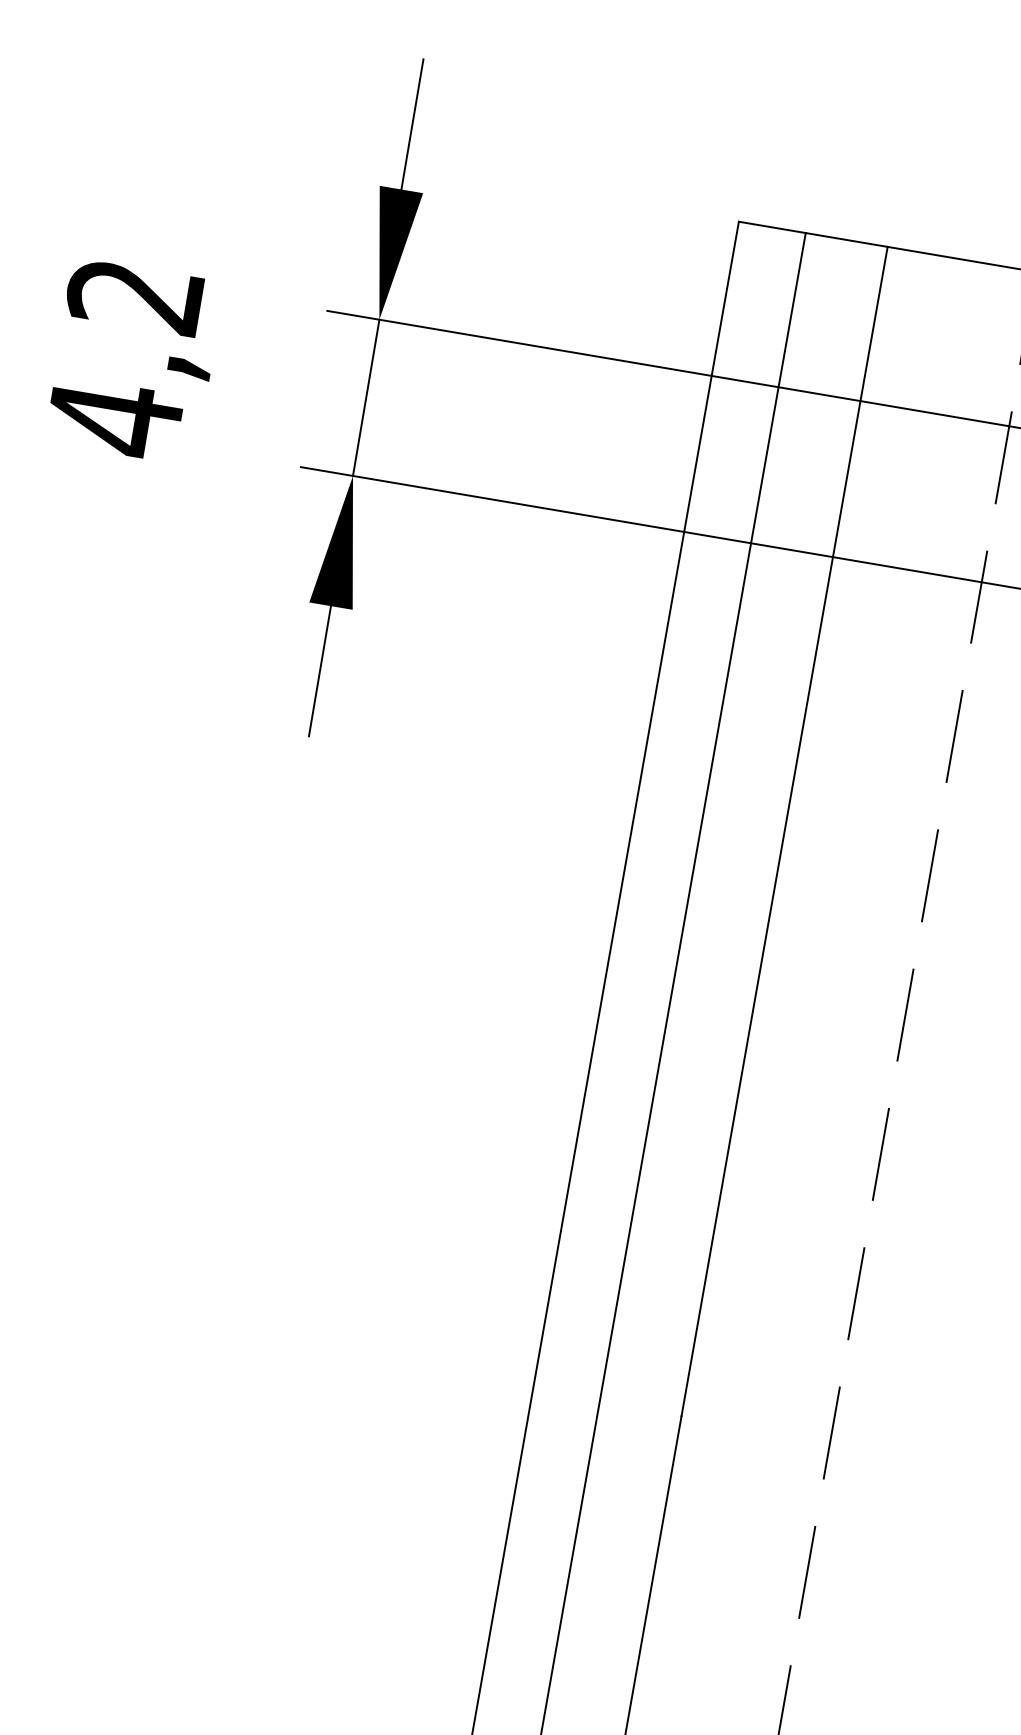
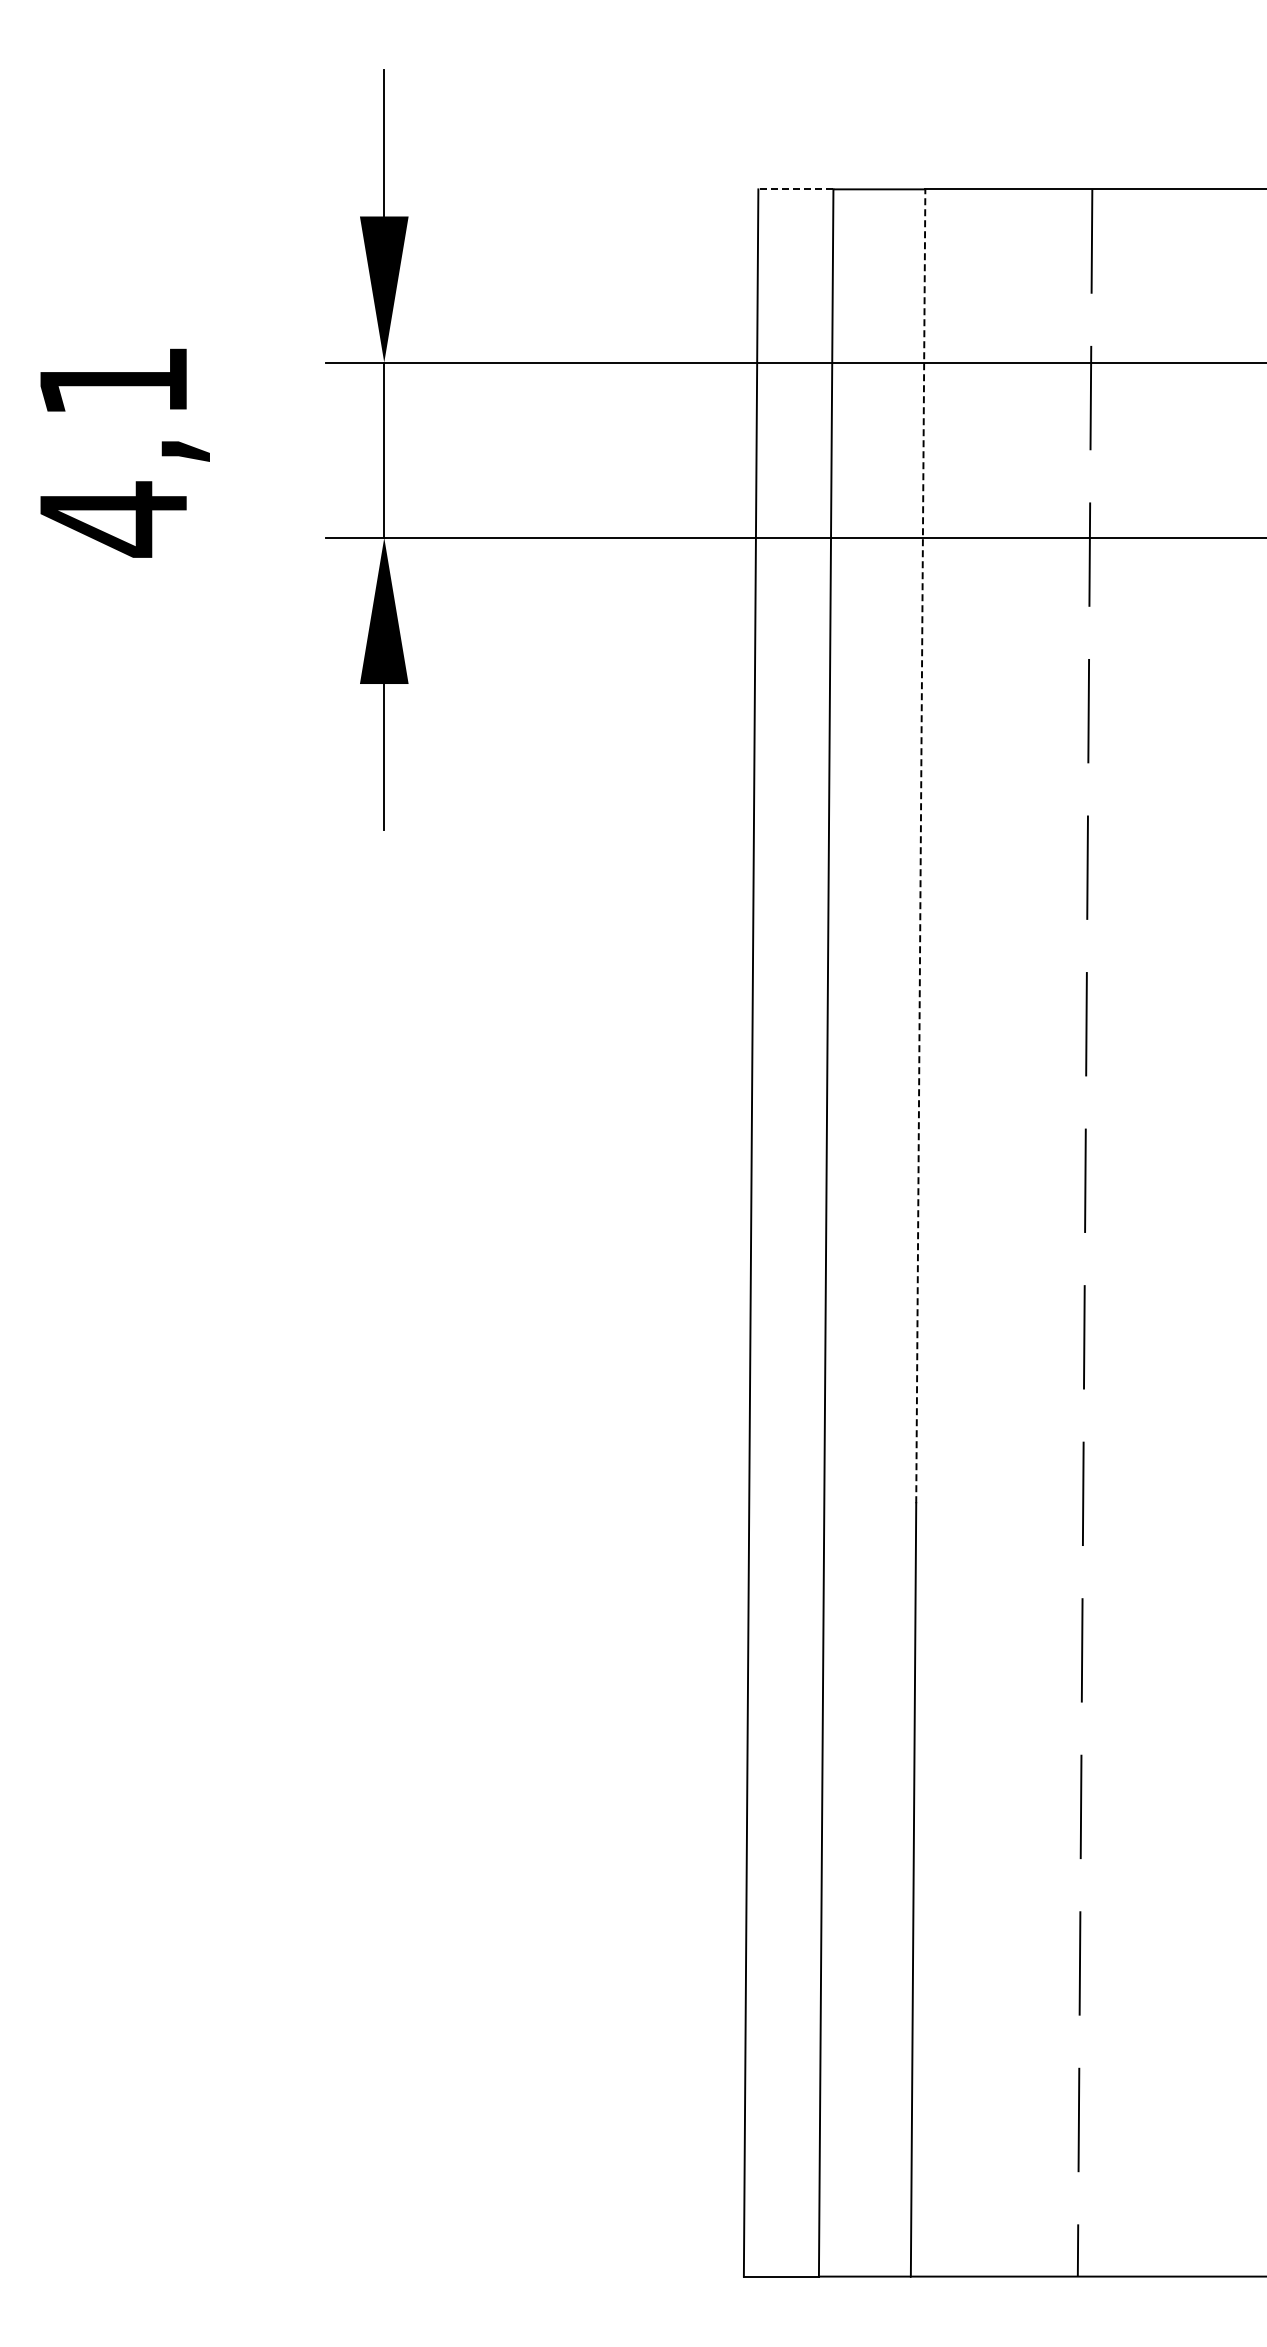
line: (771, 227) -> (795, 189), solid -> dashed
text: (134, 296) -> (112, 382), 4,2 -> 4,1
line: (784, 831) -> (920, 846), solid -> dashed

